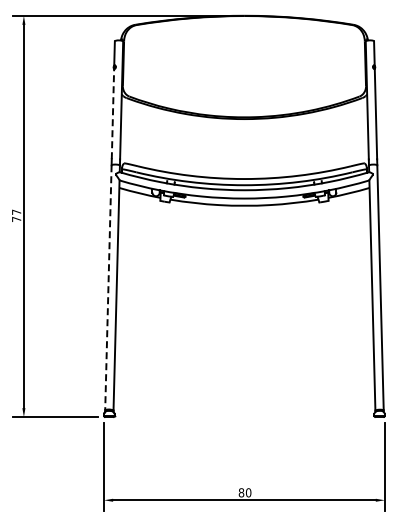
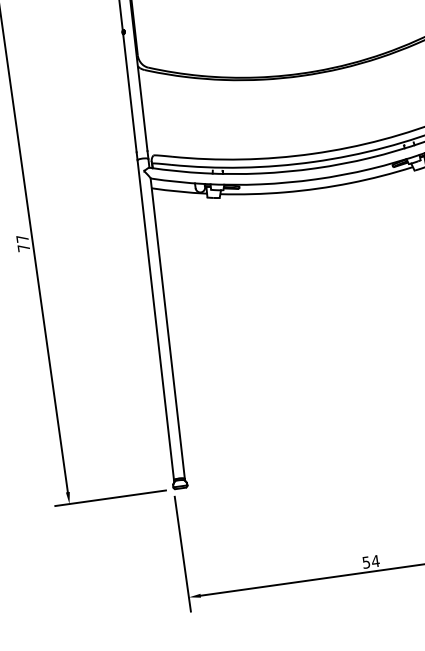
line: (112, 113) -> (129, 92), dashed -> solid
line: (108, 287) -> (155, 319), dashed -> solid
text: (244, 492) -> (370, 561), 80 -> 54

